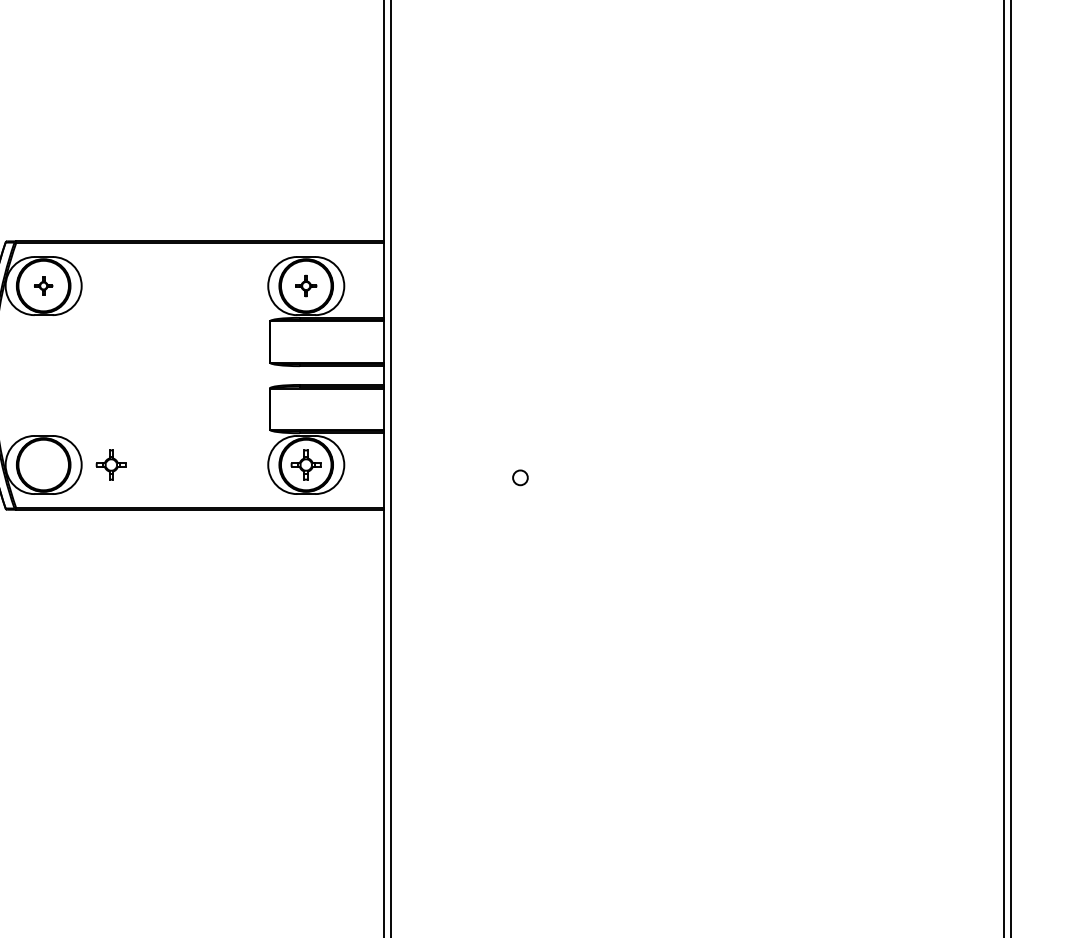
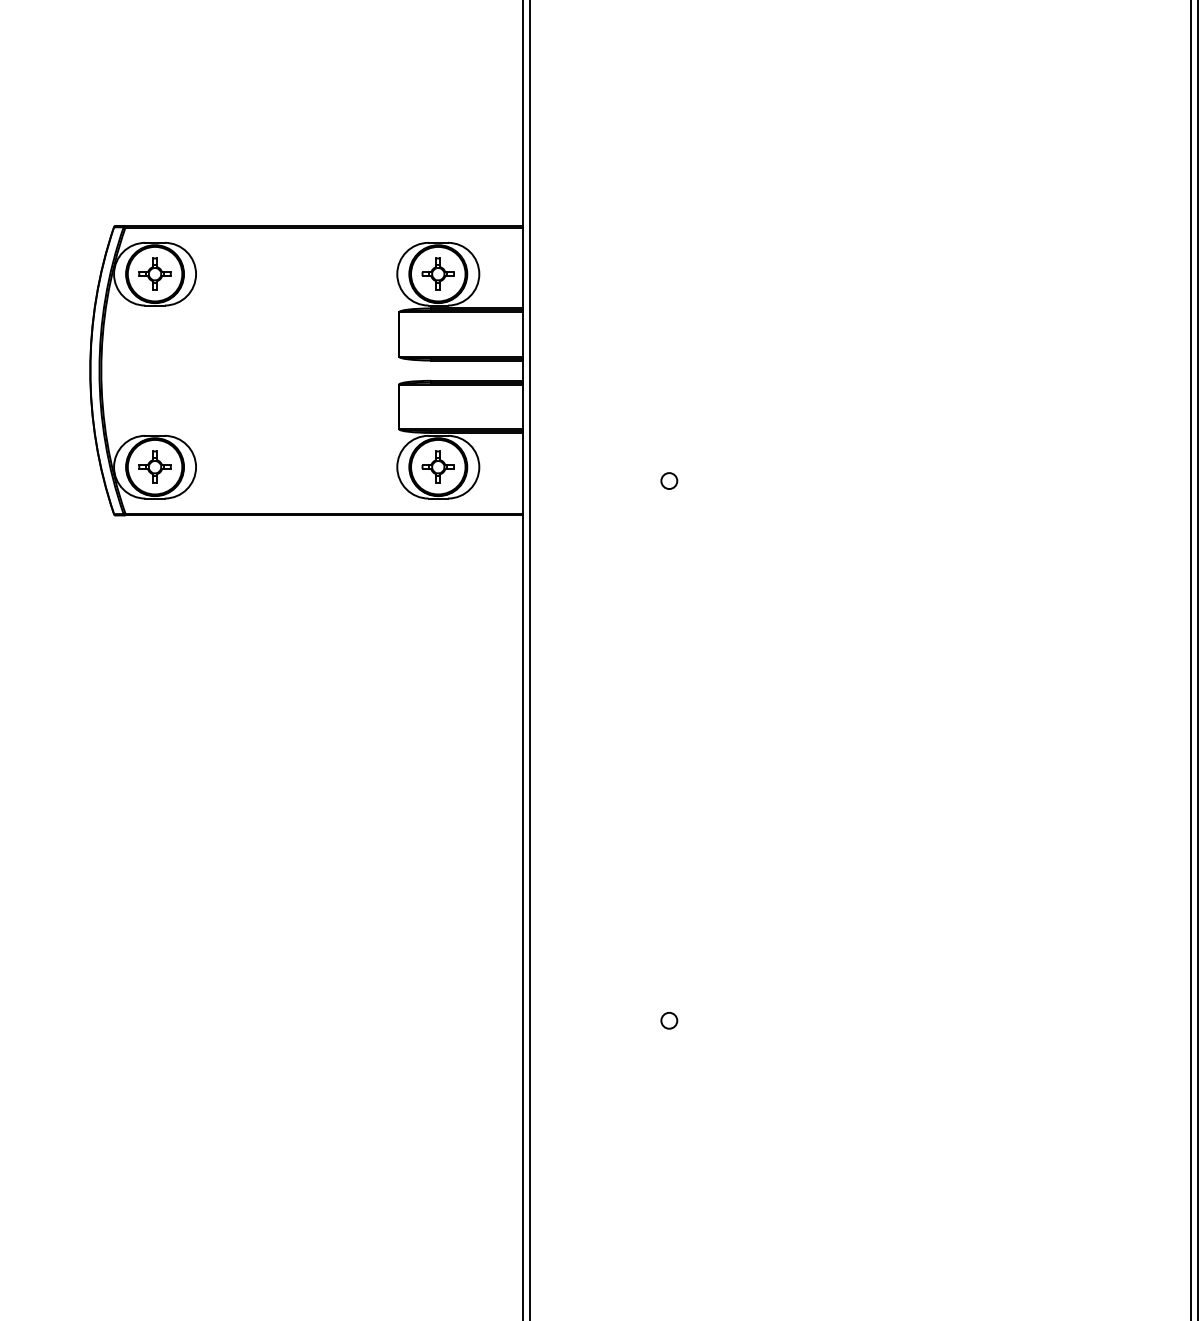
part: (43, 285) -> (154, 273), size x1.67
part: (305, 285) -> (437, 273), size x1.43
part: (110, 464) -> (154, 466), moved

